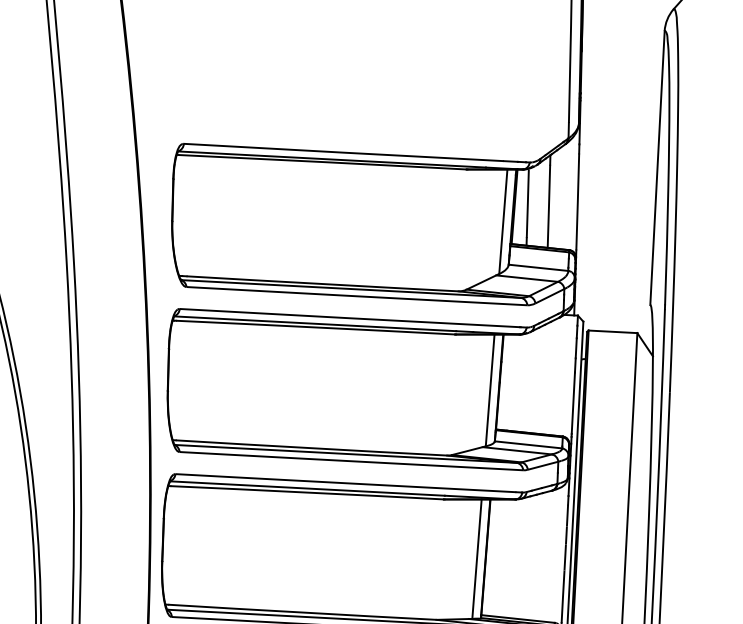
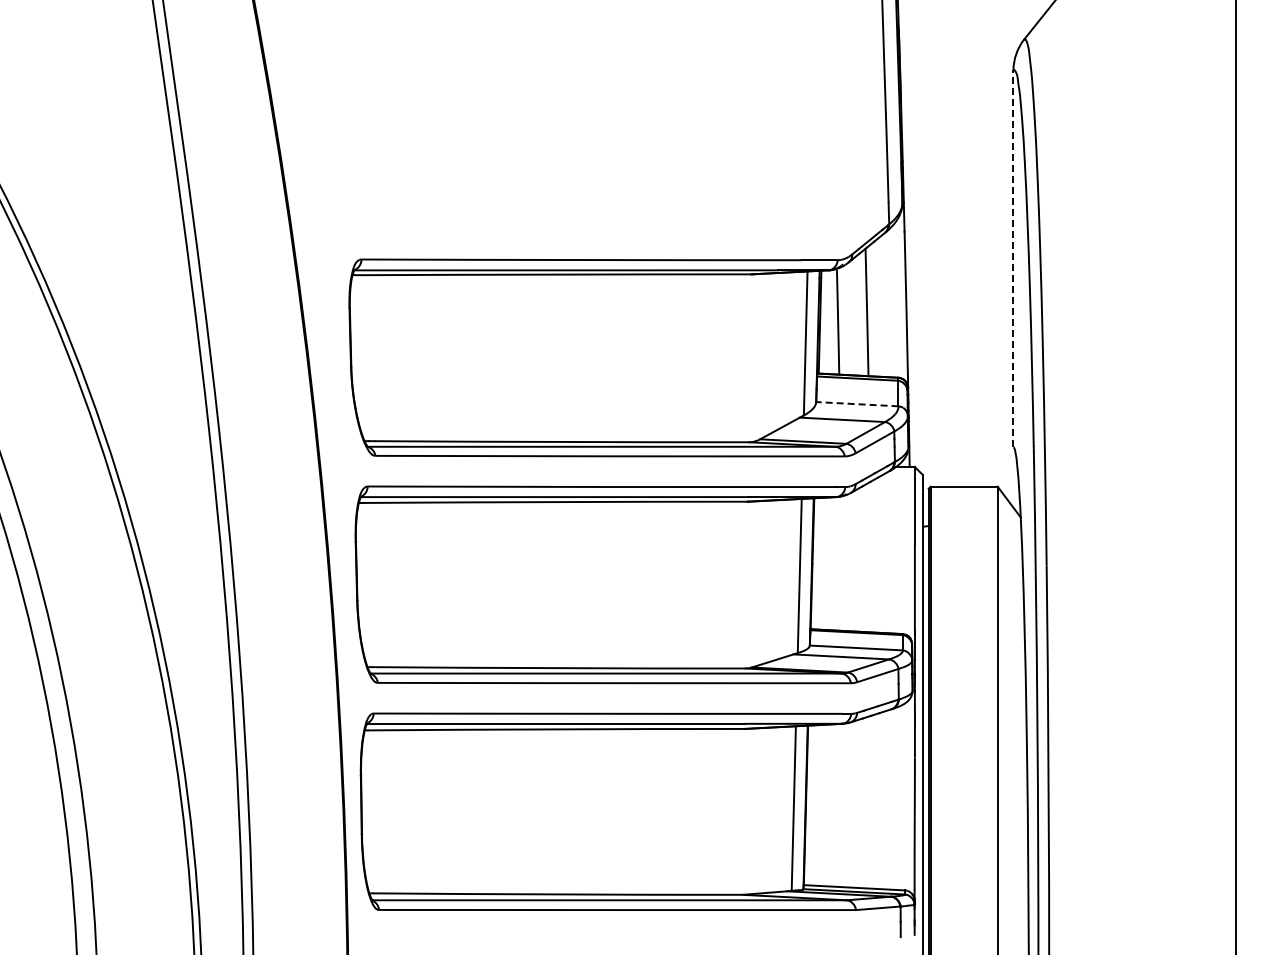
line: (657, 167) -> (1013, 258), solid -> dashed
line: (537, 268) -> (856, 404), solid -> dashed

